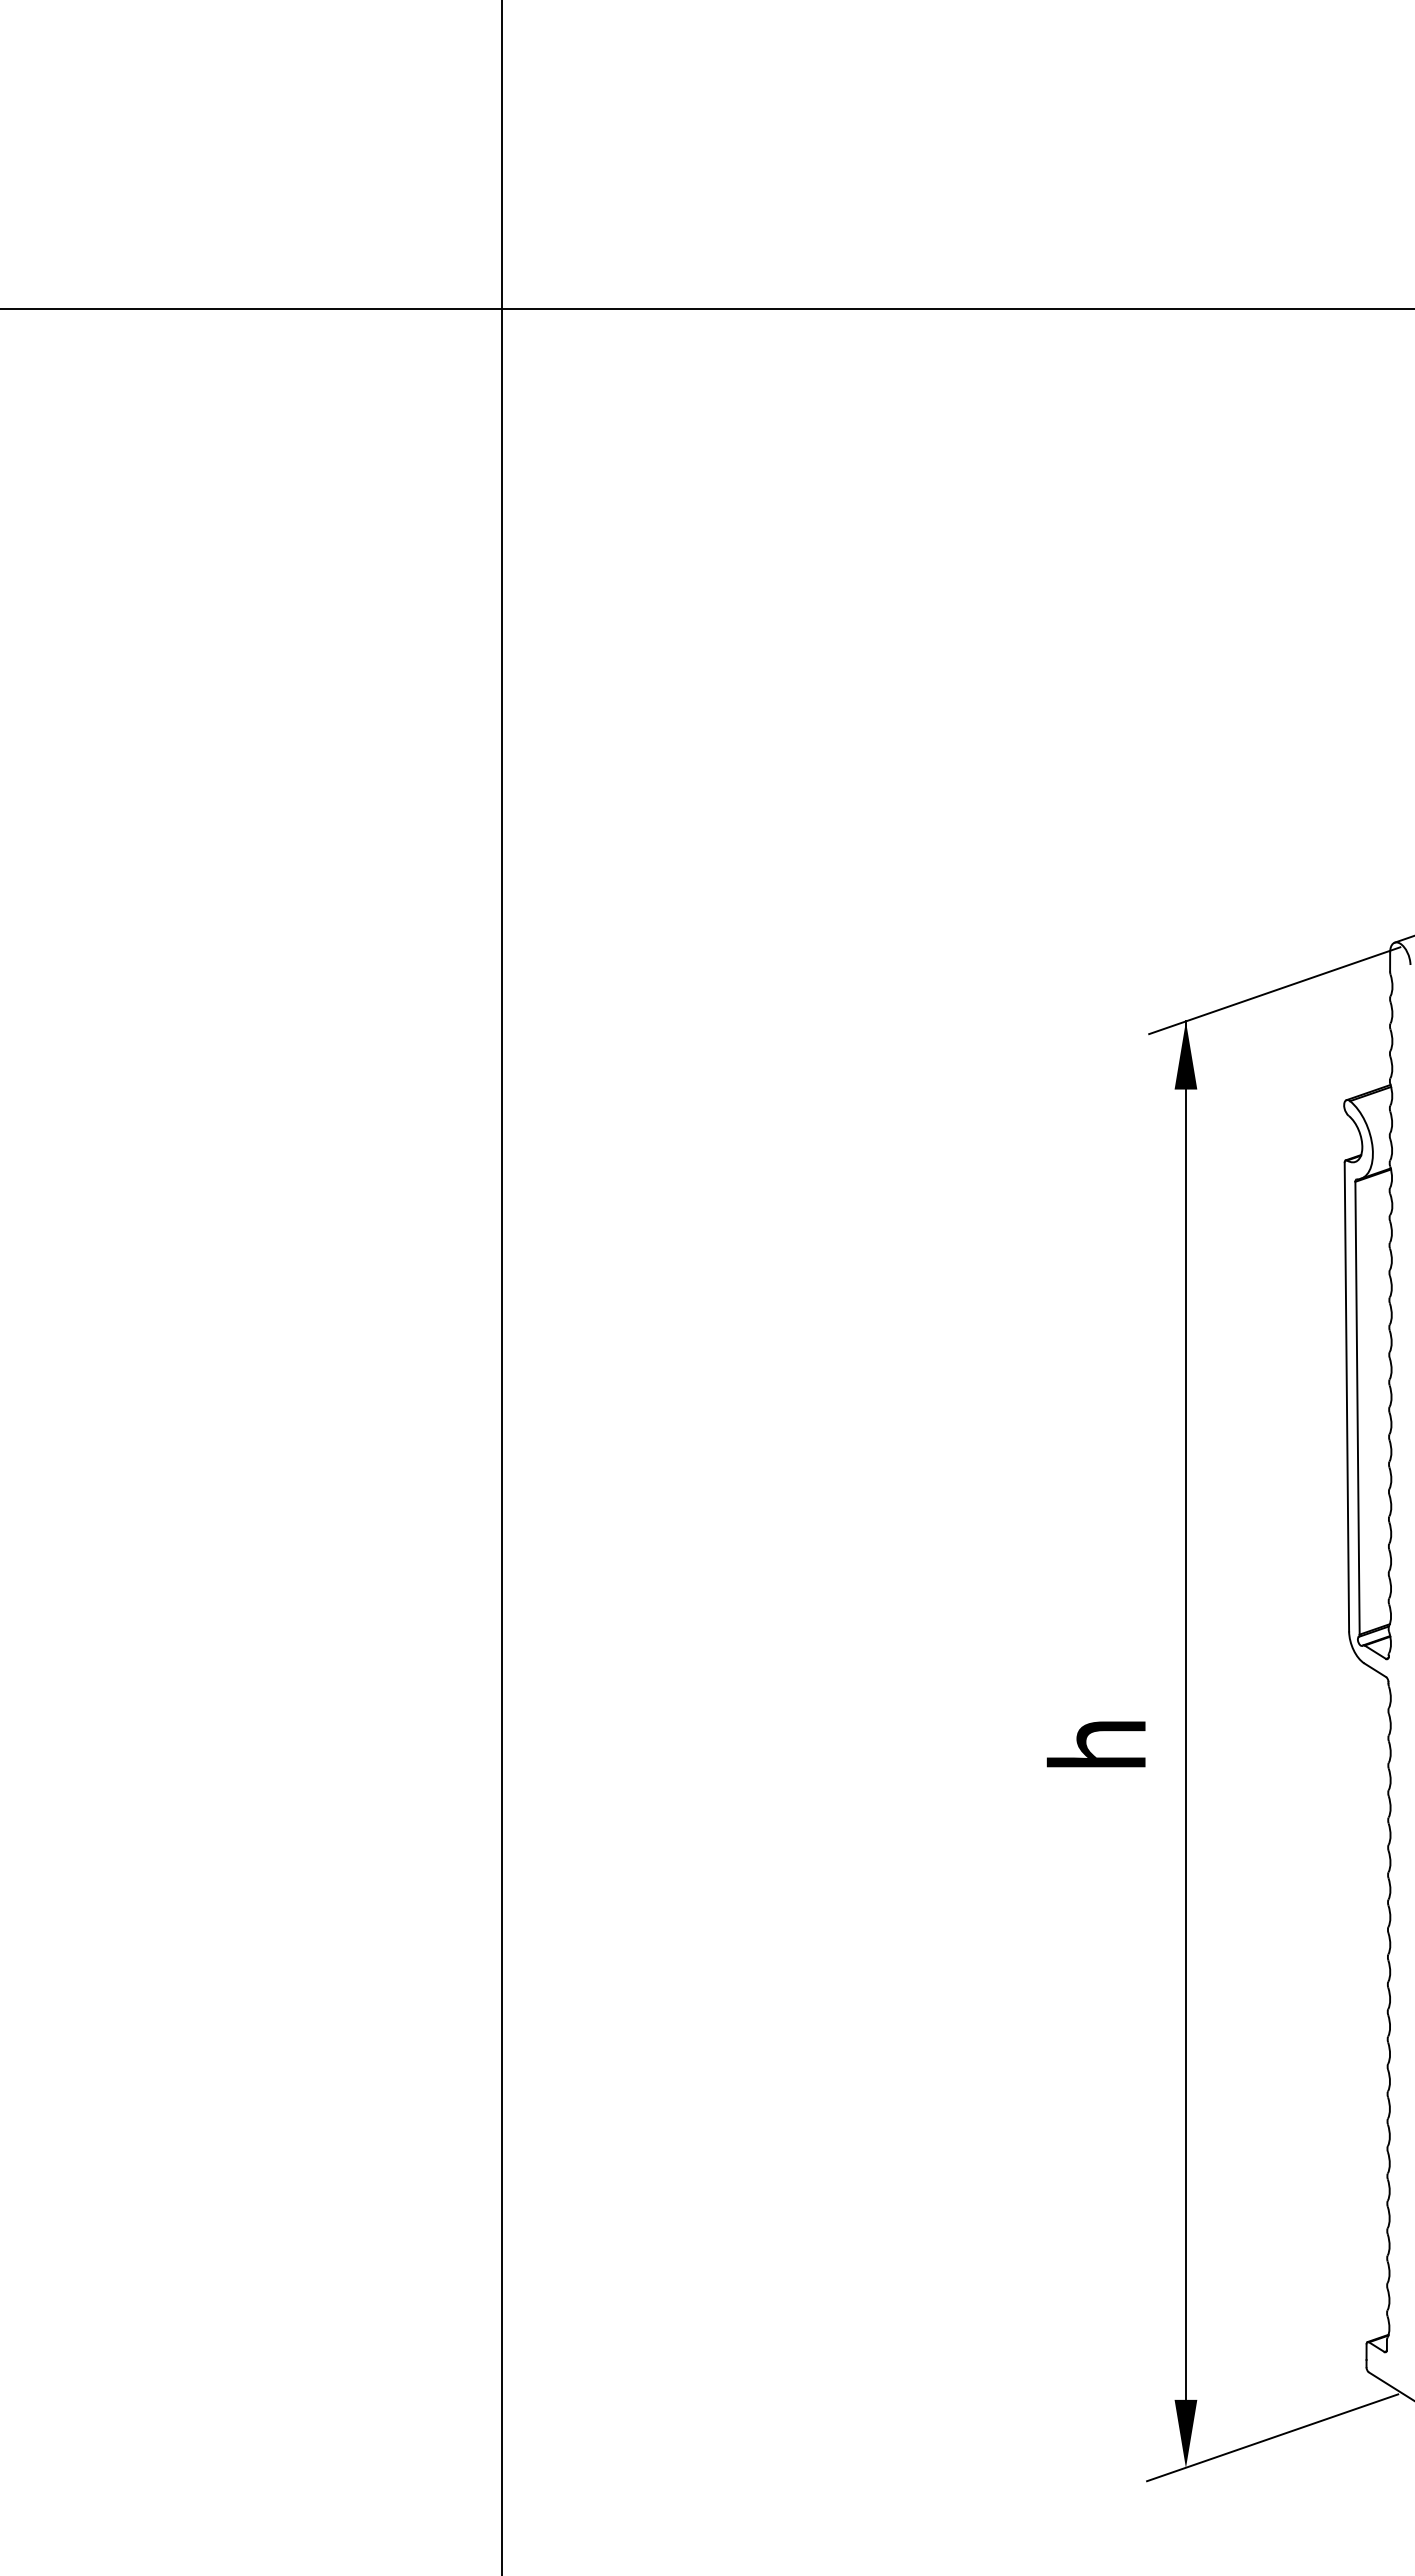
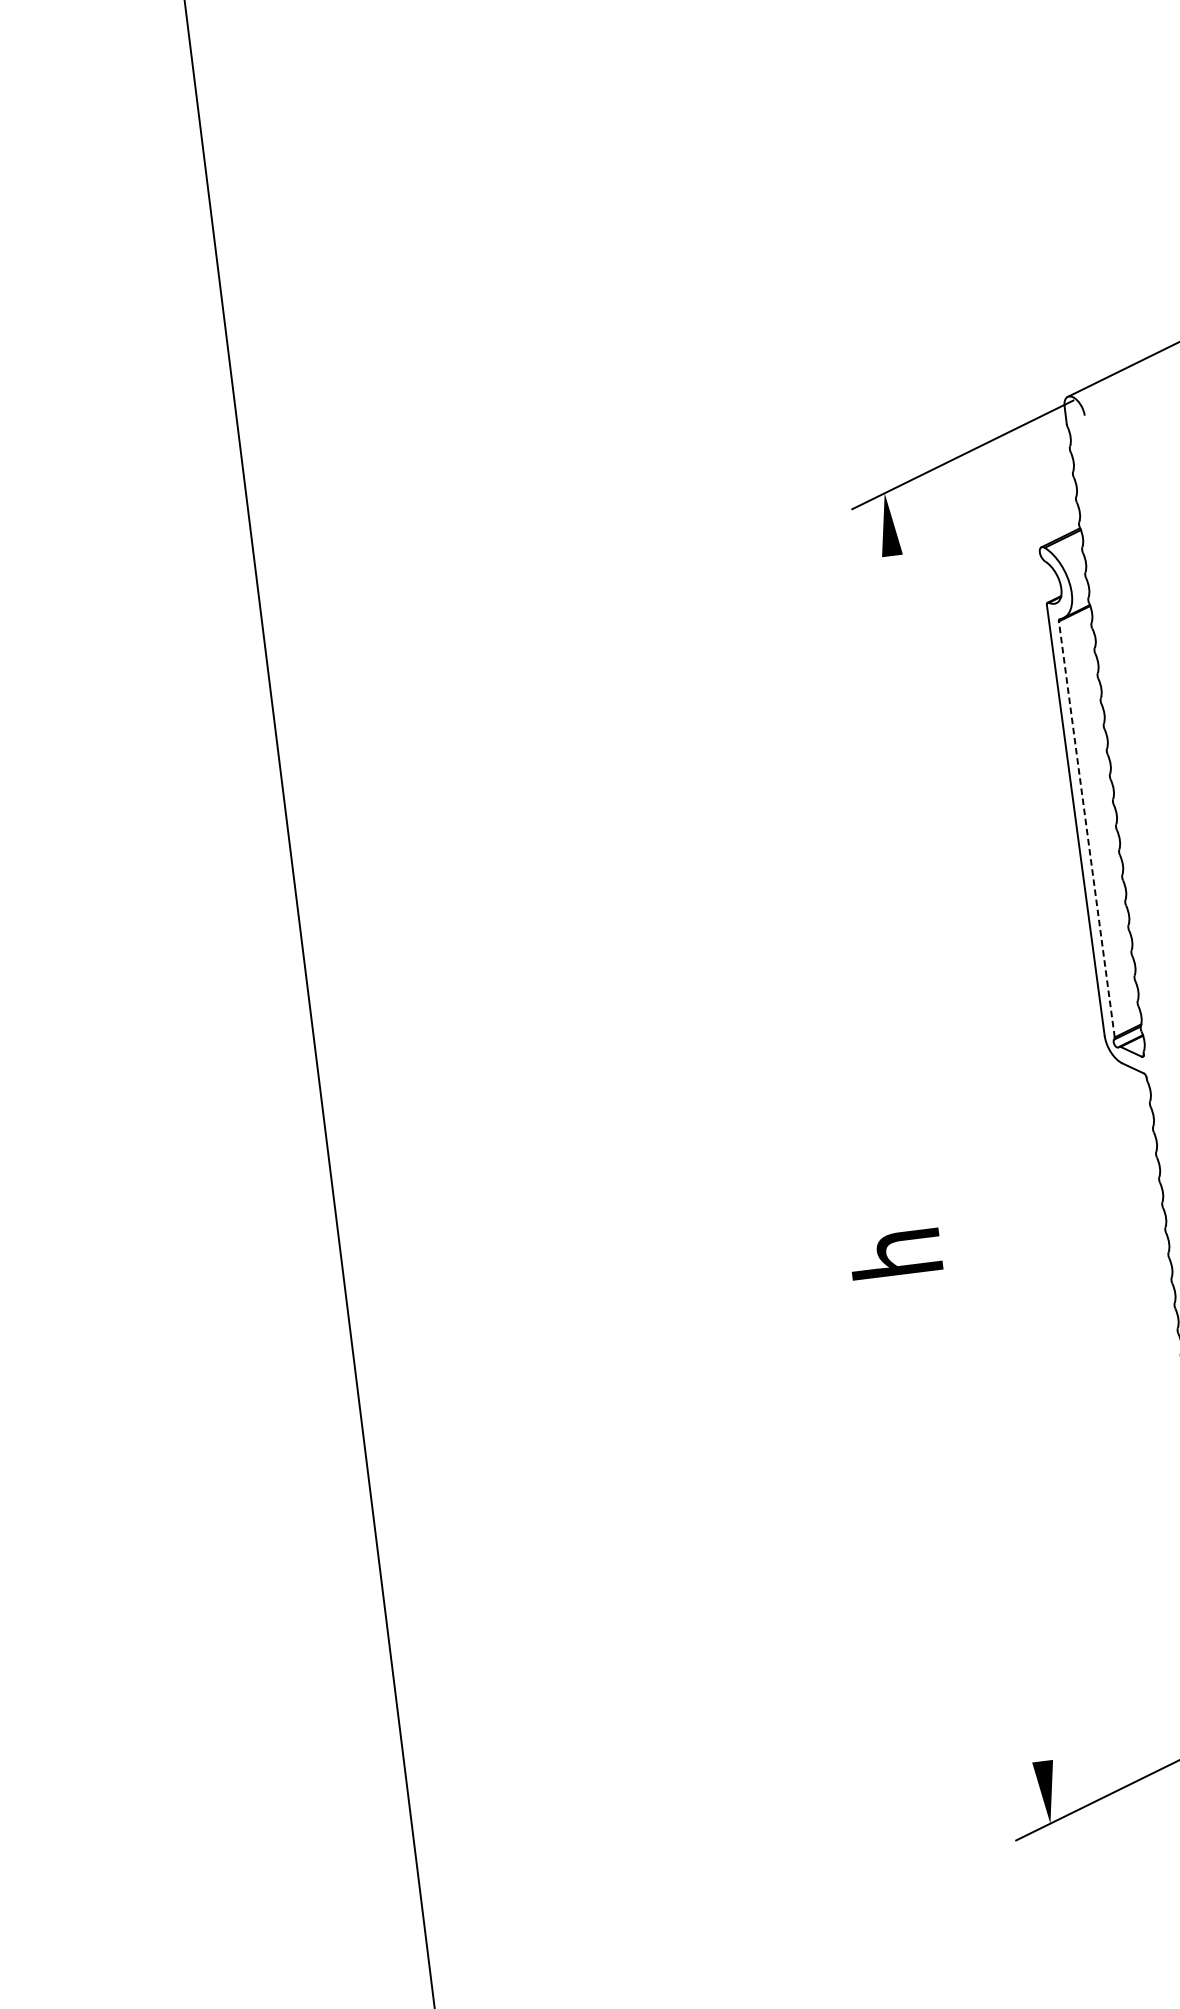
line: (1357, 1407) -> (1086, 828), solid -> dashed
line: (1185, 1710) -> (963, 1127), removed
text: (1095, 1744) -> (894, 1254), moved

